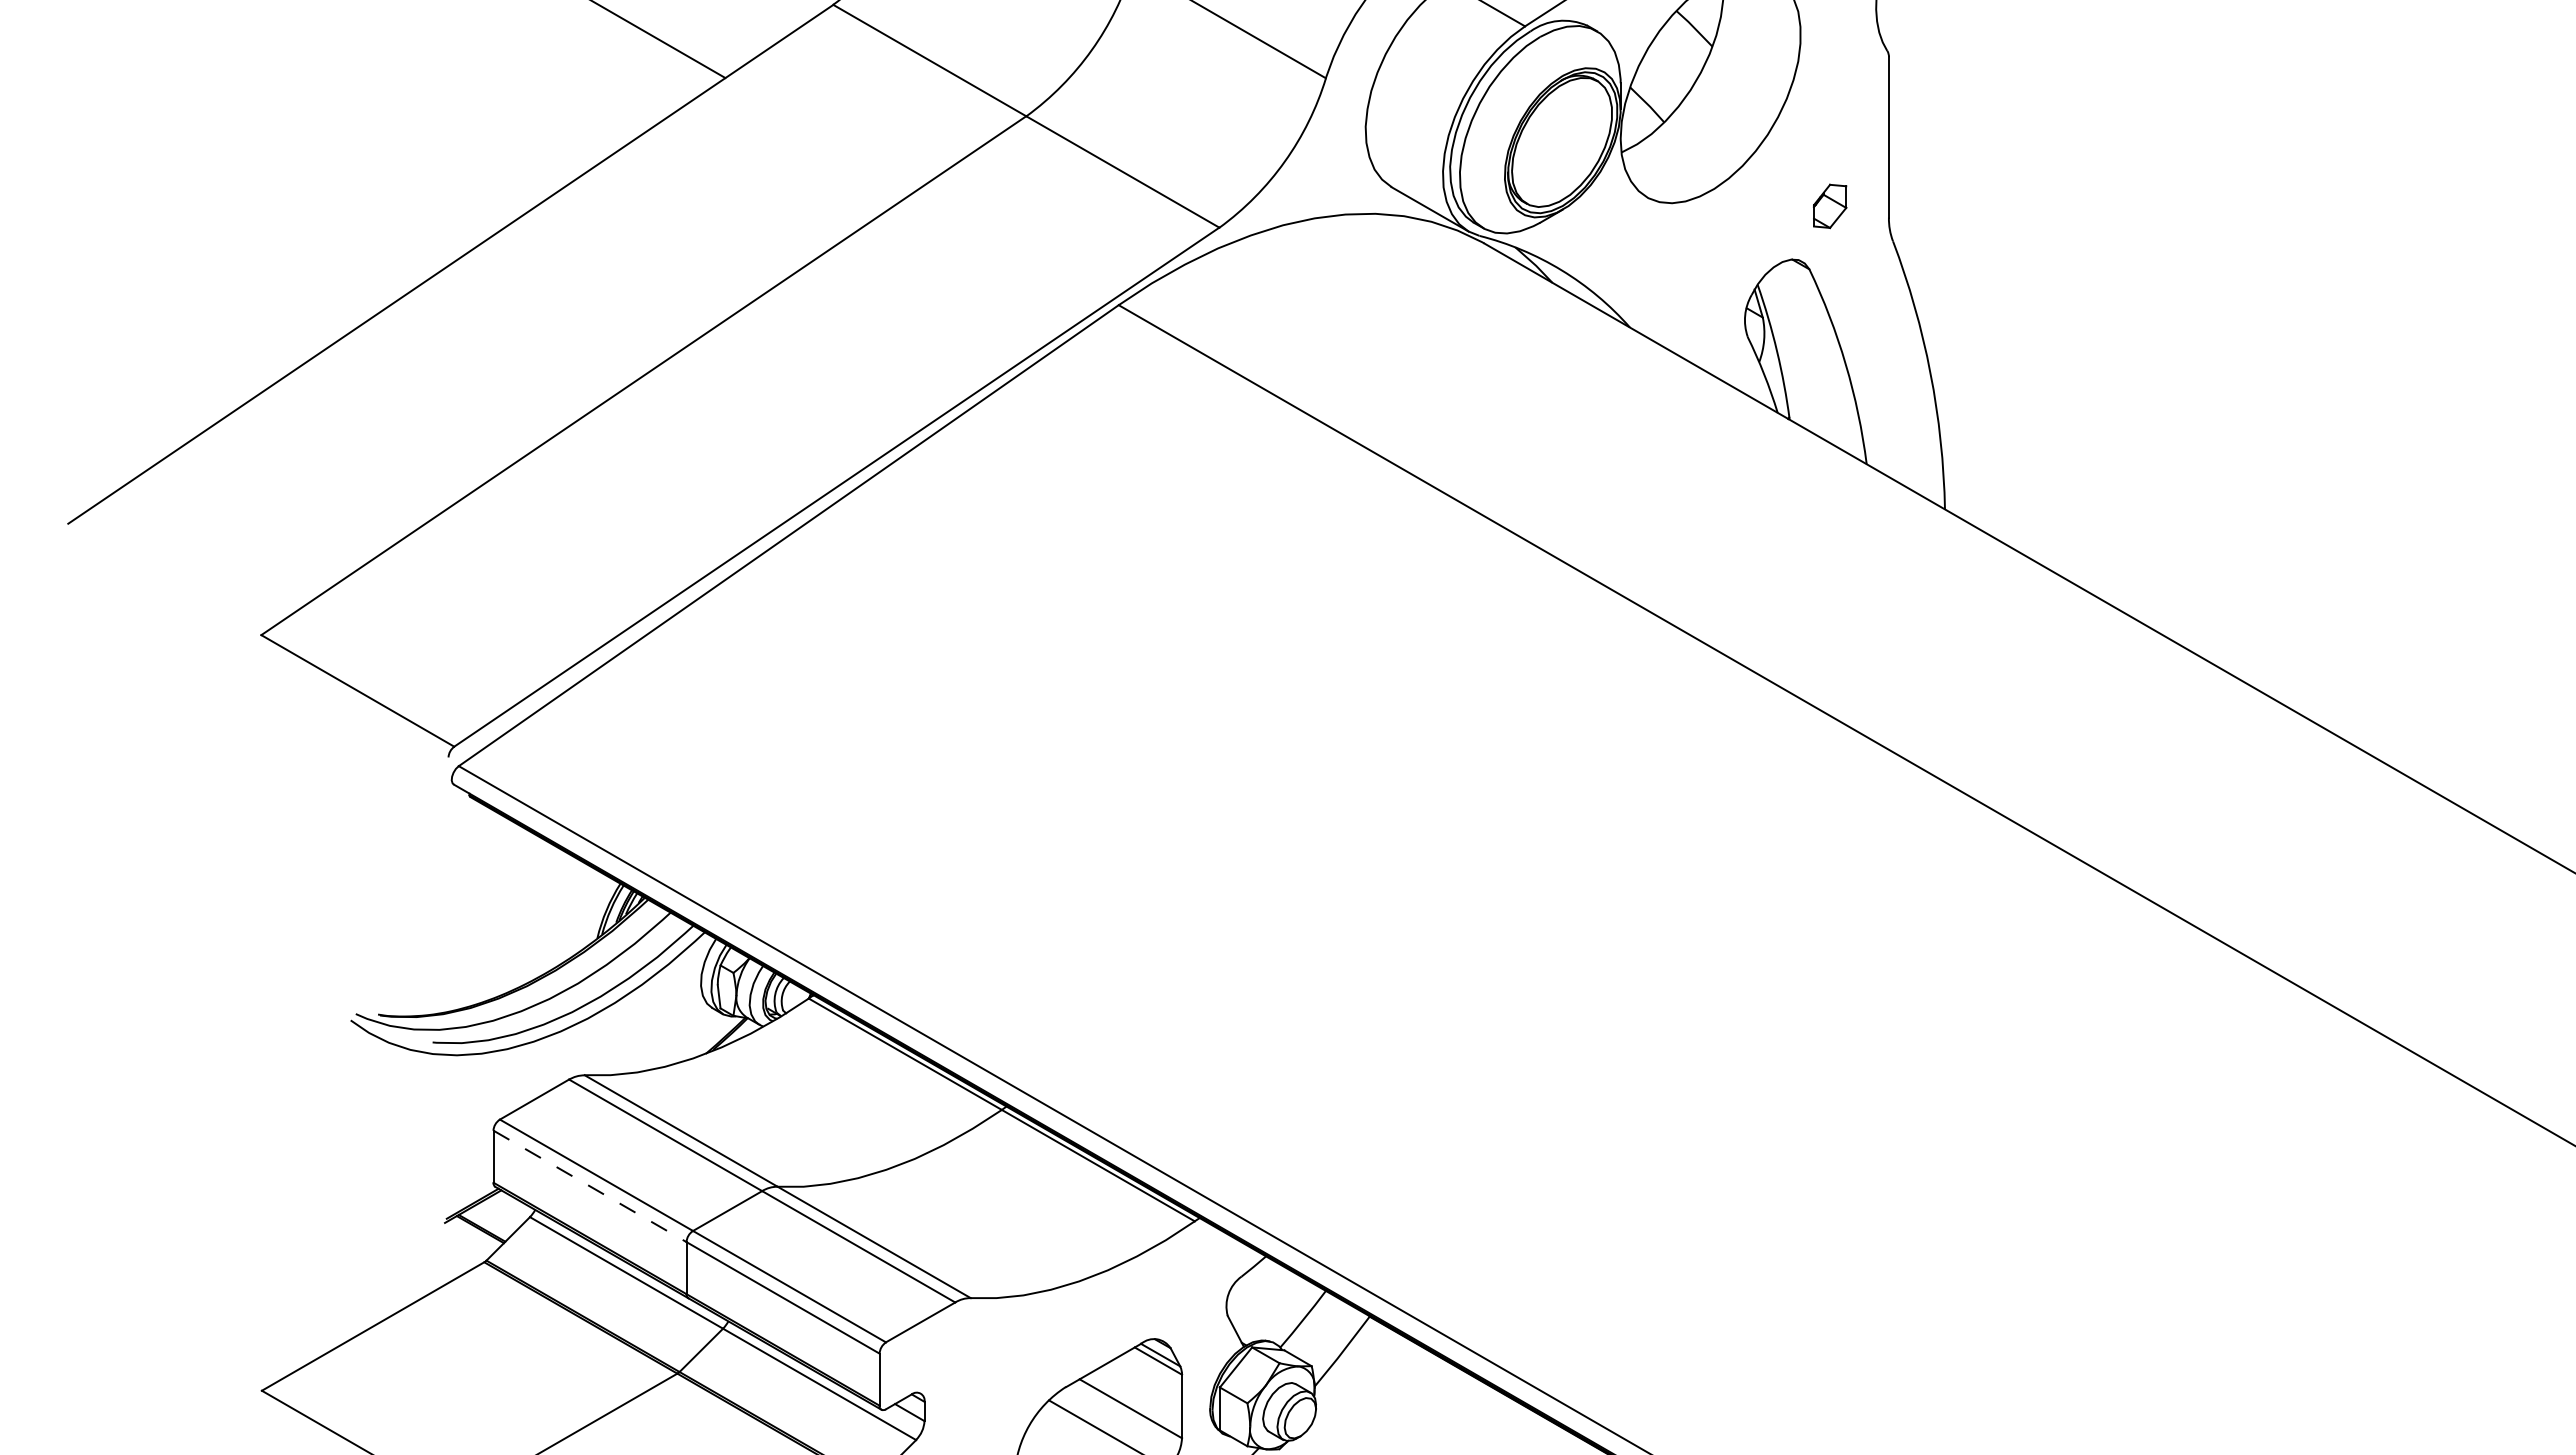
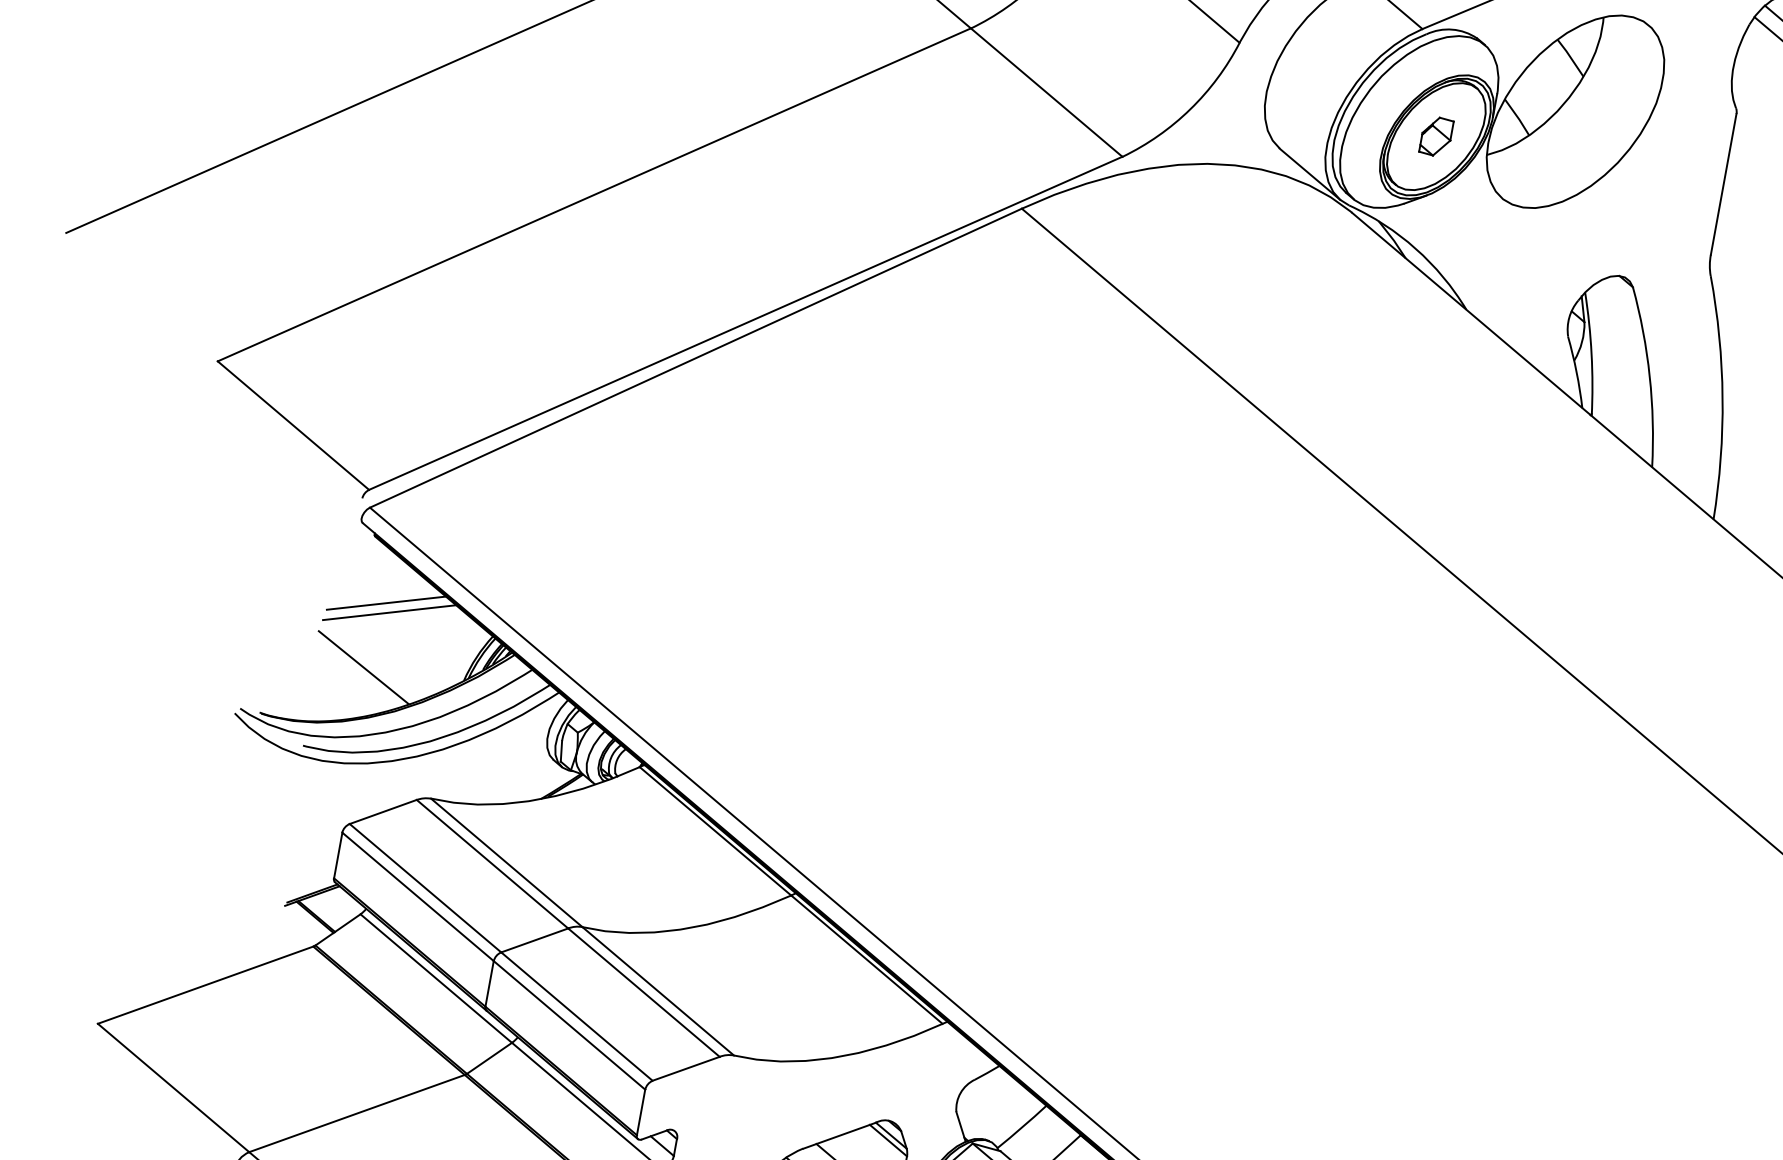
part: (1830, 206) -> (1436, 136), moved
line: (495, 868) -> (385, 603), added
line: (501, 877) -> (389, 612), added
line: (484, 943) -> (364, 667), added
line: (590, 1186) -> (418, 897), dashed -> solid

